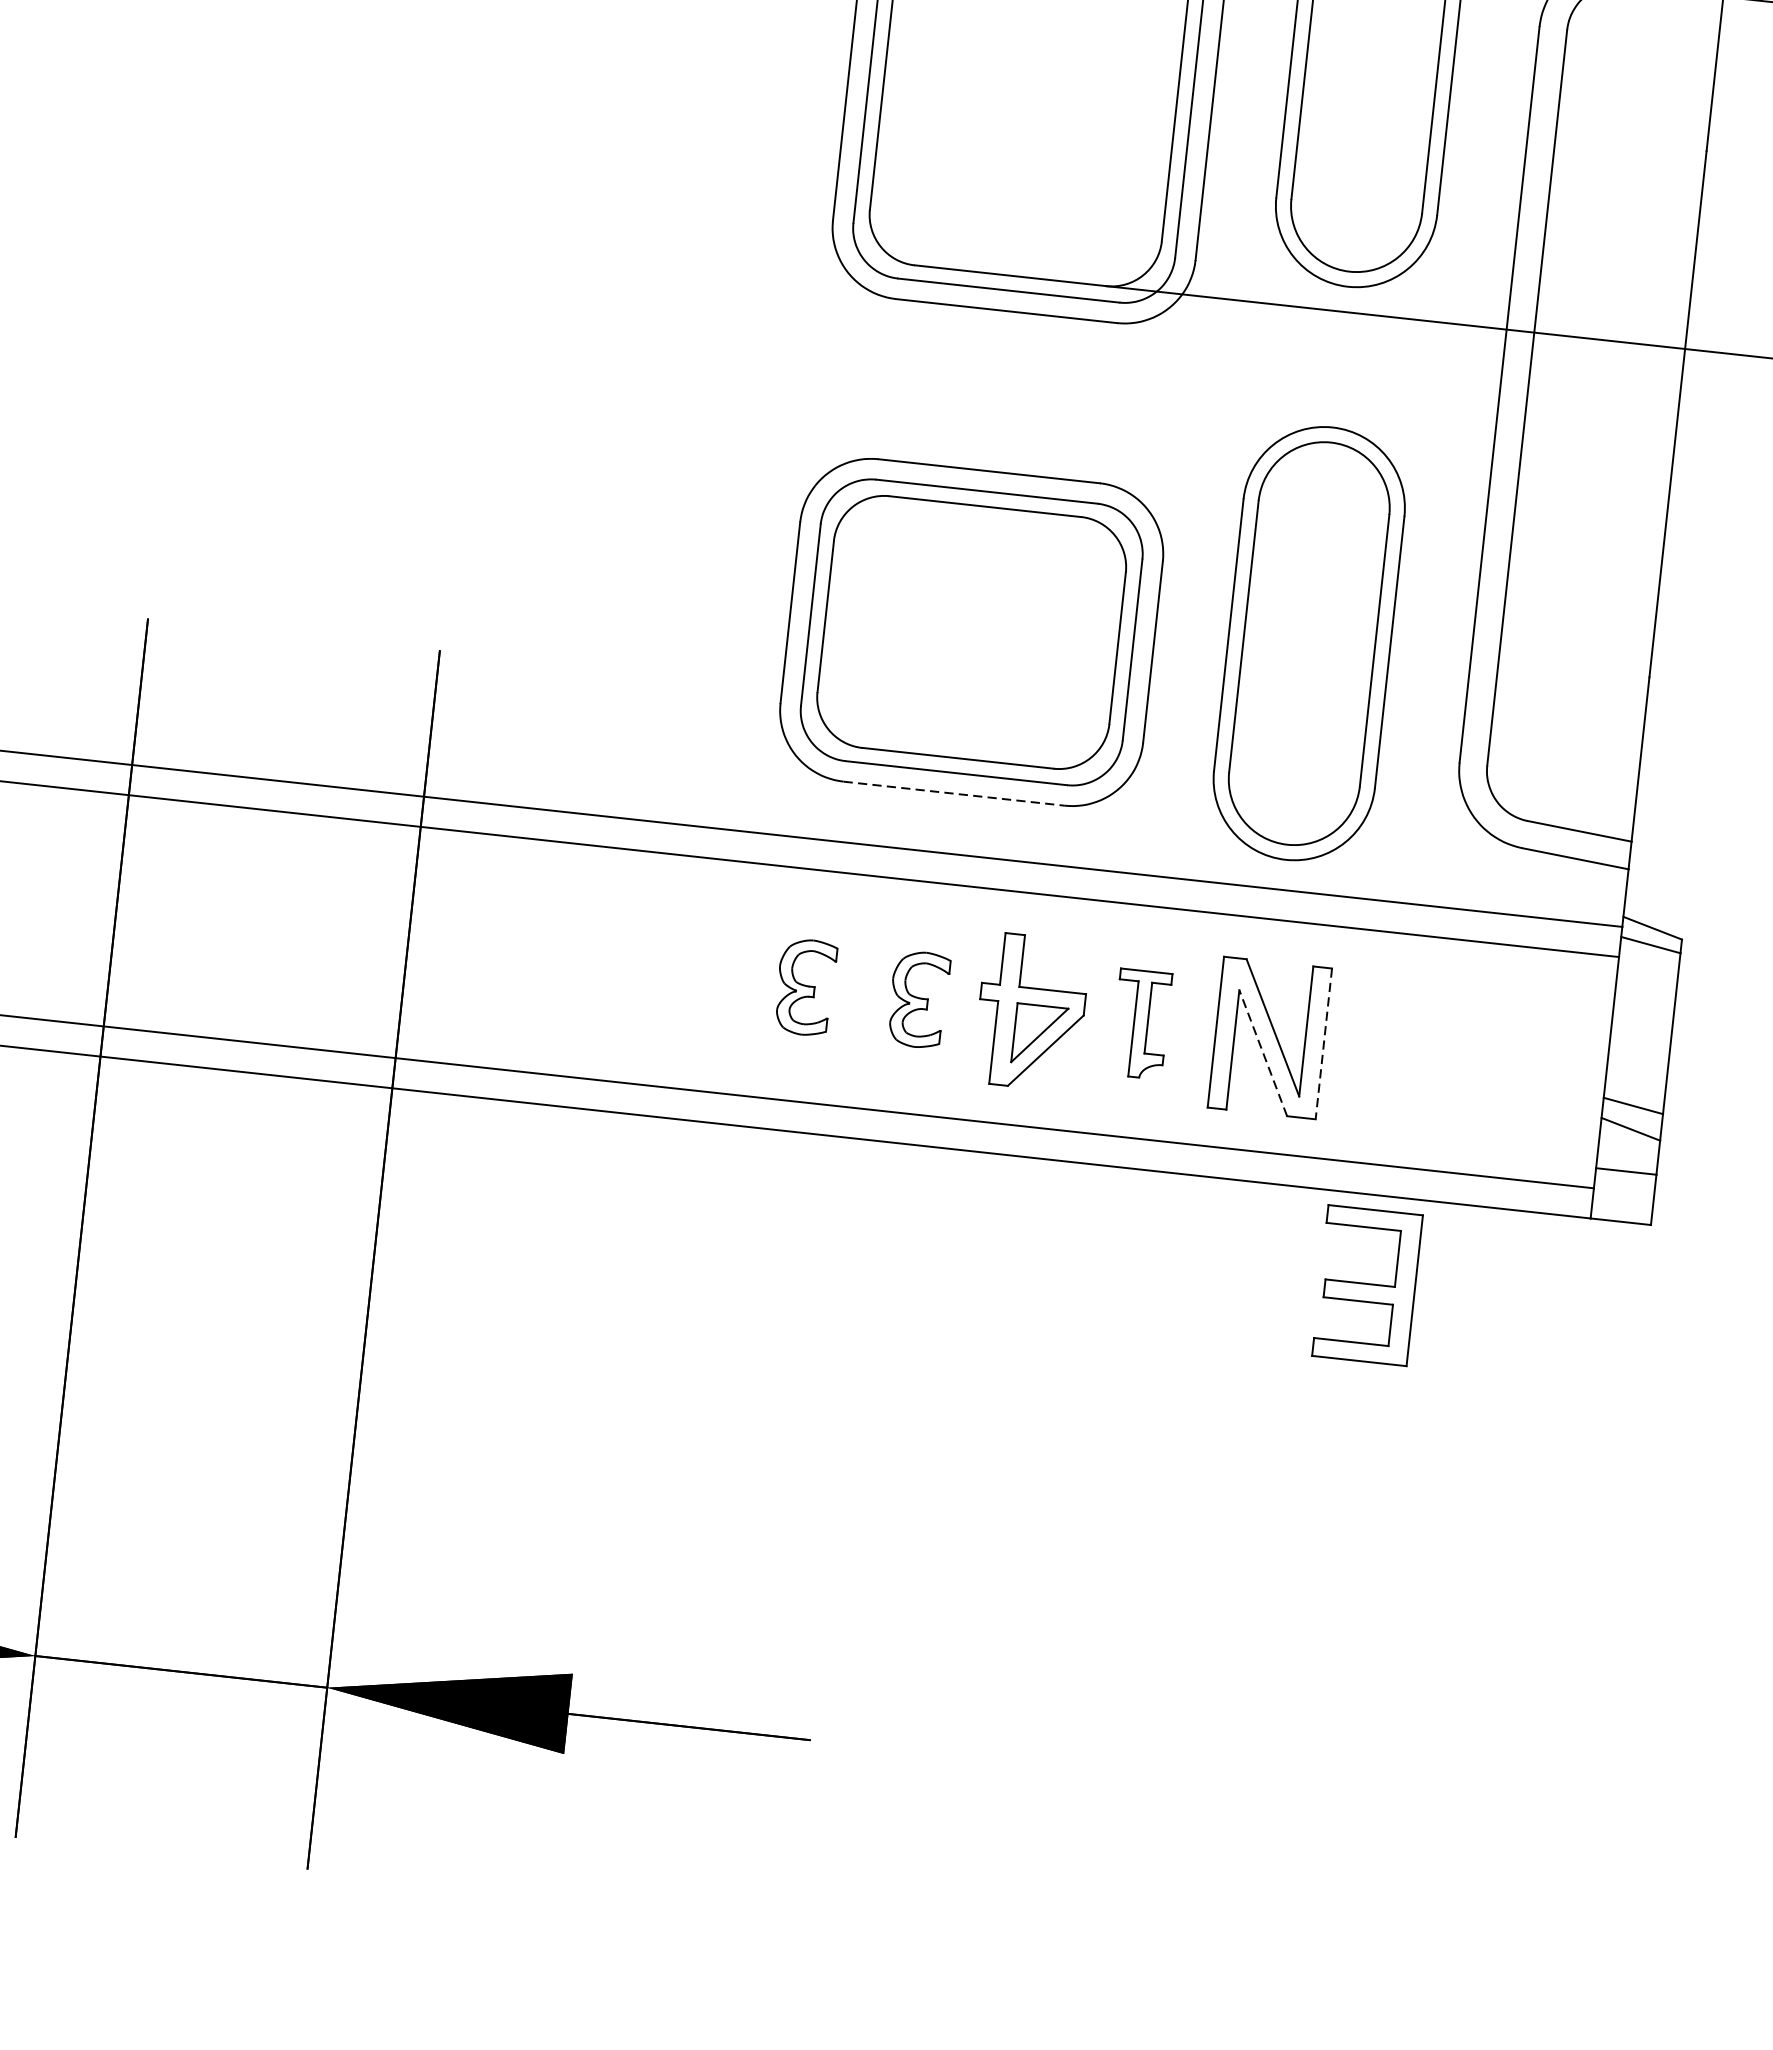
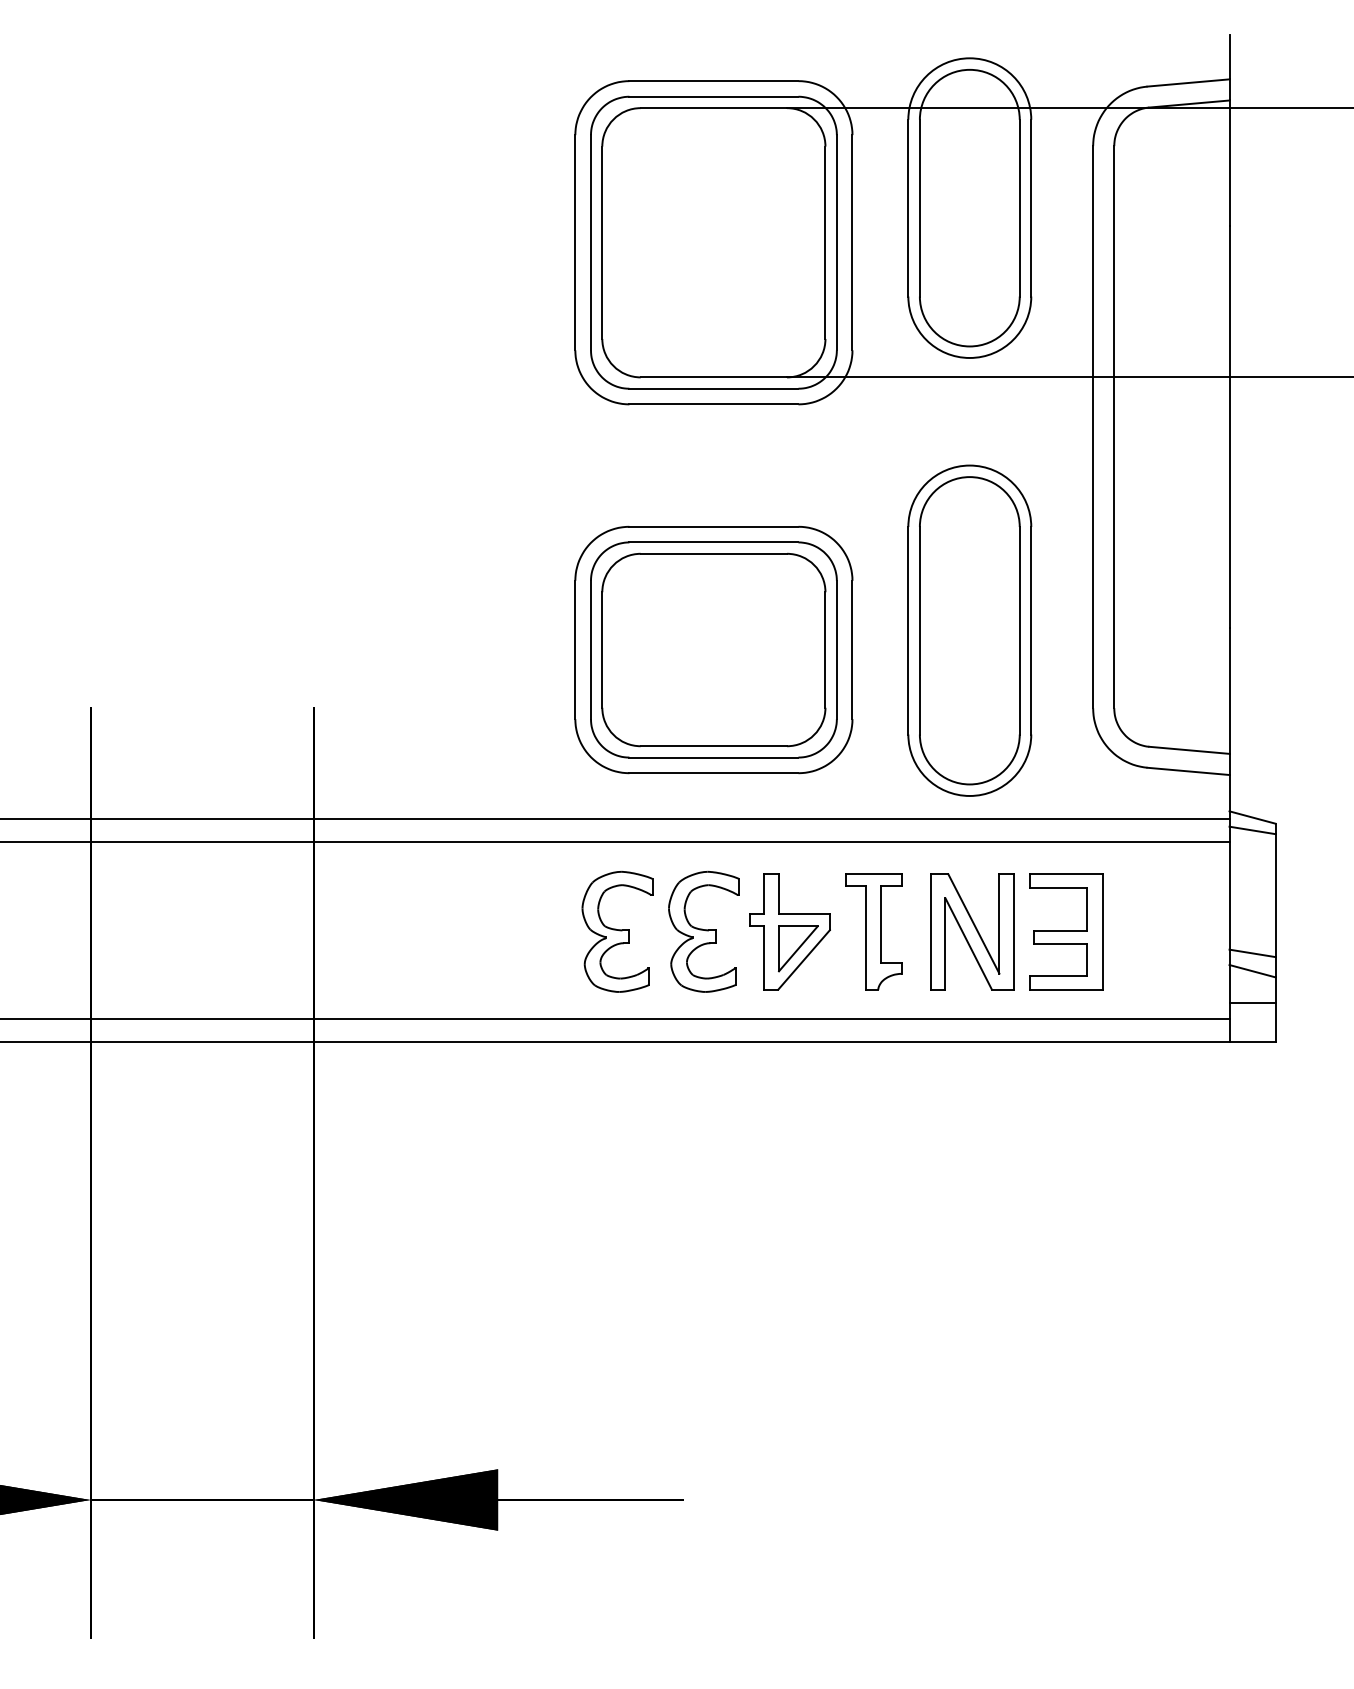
line: (953, 793) -> (713, 773), dashed -> solid
part: (805, 987) -> (617, 931), size x1.67
part: (918, 999) -> (703, 931), size x1.67
part: (1140, 1023) -> (873, 931), size x1.43
line: (1323, 1043) -> (1013, 931), dashed -> solid
line: (1263, 1052) -> (968, 943), dashed -> solid
part: (1367, 1285) -> (1066, 931), moved

